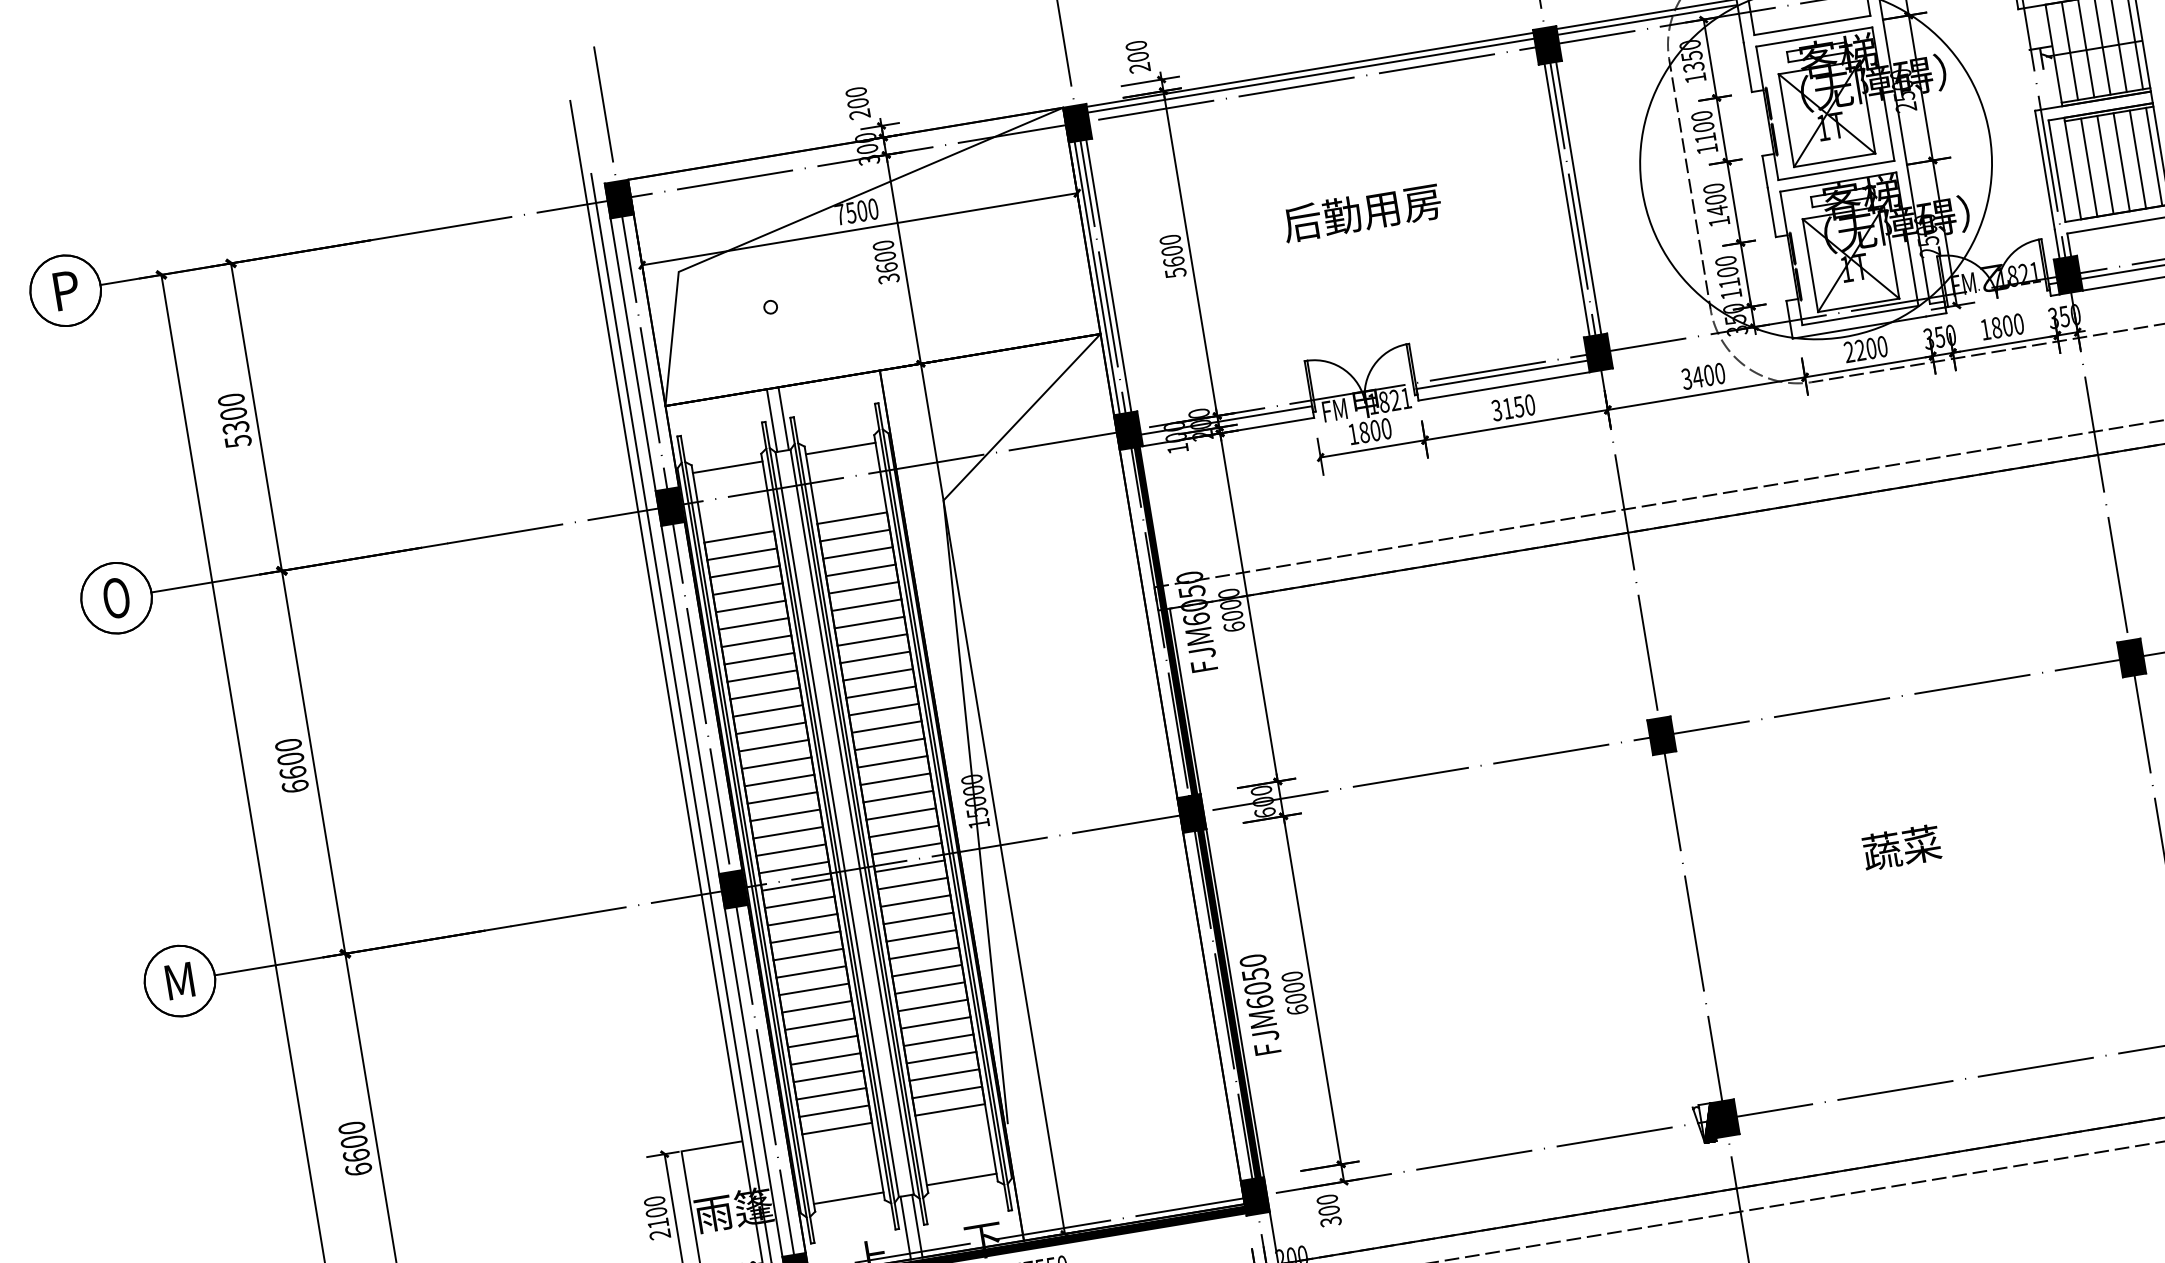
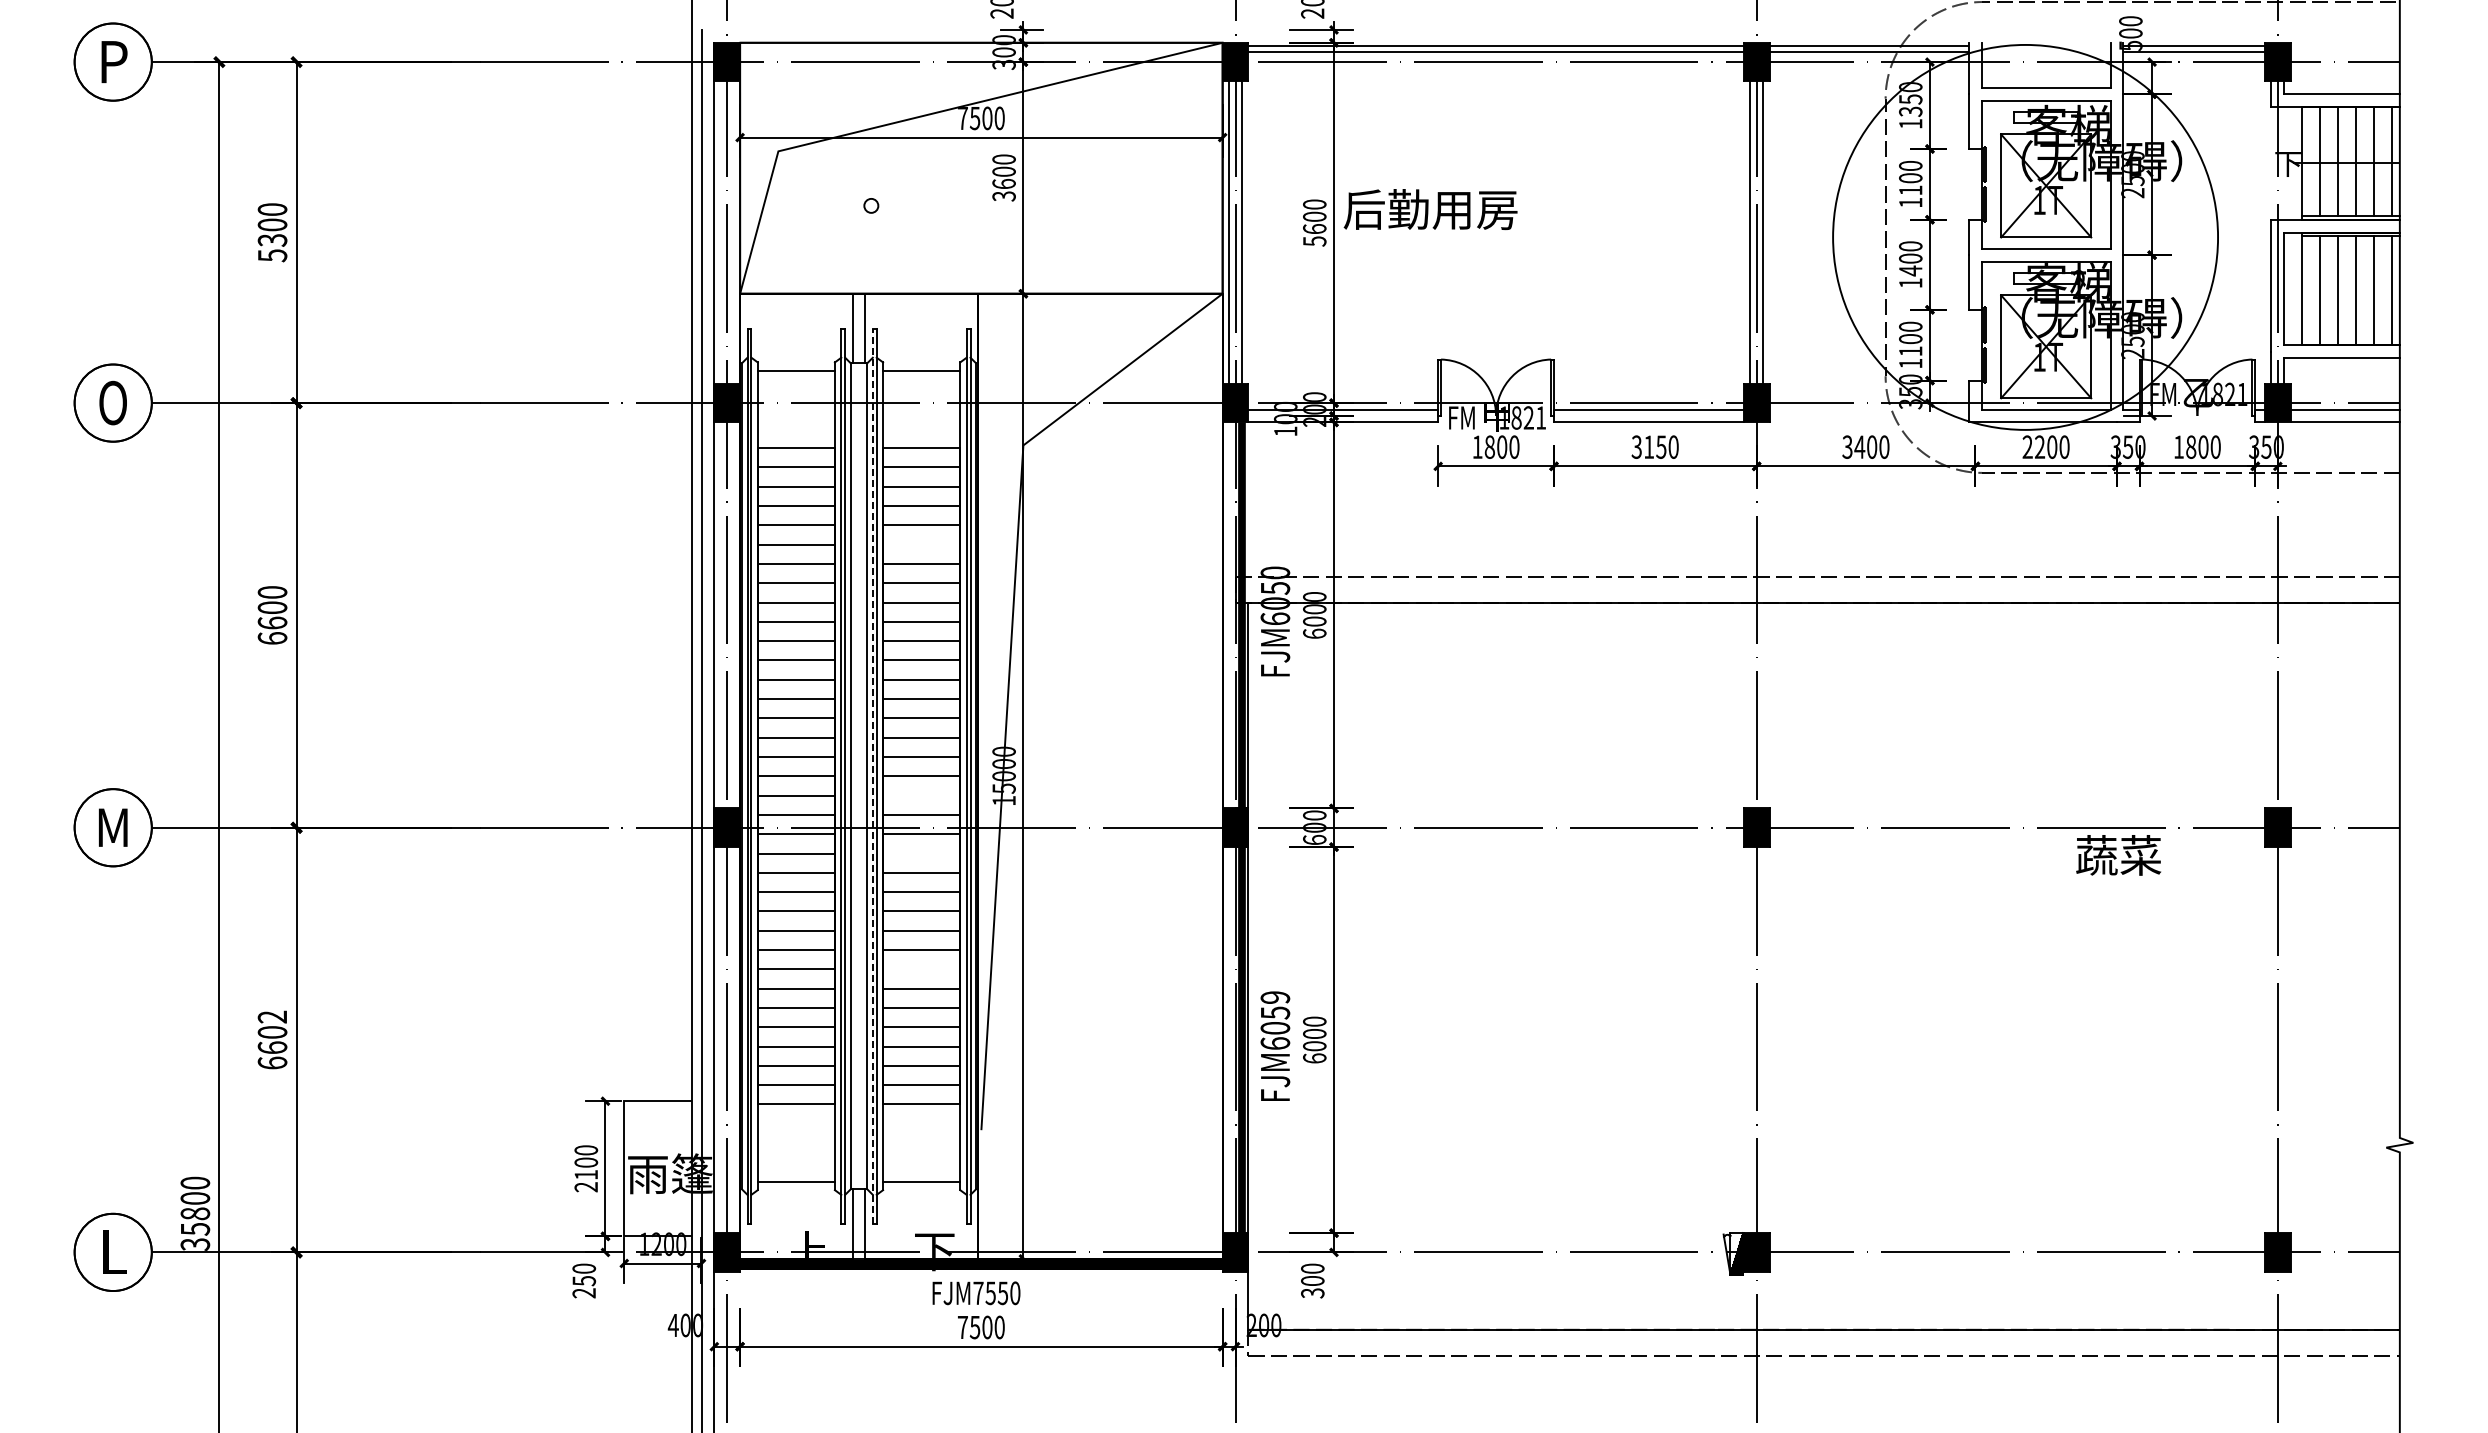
text: (1361, 212) -> (1430, 209), moved
line: (866, 605) -> (921, 544), removed
line: (856, 821) -> (872, 776), solid -> dashed
line: (903, 831) -> (921, 795), removed
text: (1901, 847) -> (2118, 855), moved
line: (912, 883) -> (921, 853), removed
text: (1253, 960) -> (1275, 997), FJM6050 -> FJM6059
line: (929, 988) -> (921, 969), removed
text: (351, 1127) -> (272, 1016), 6600 -> 6602

